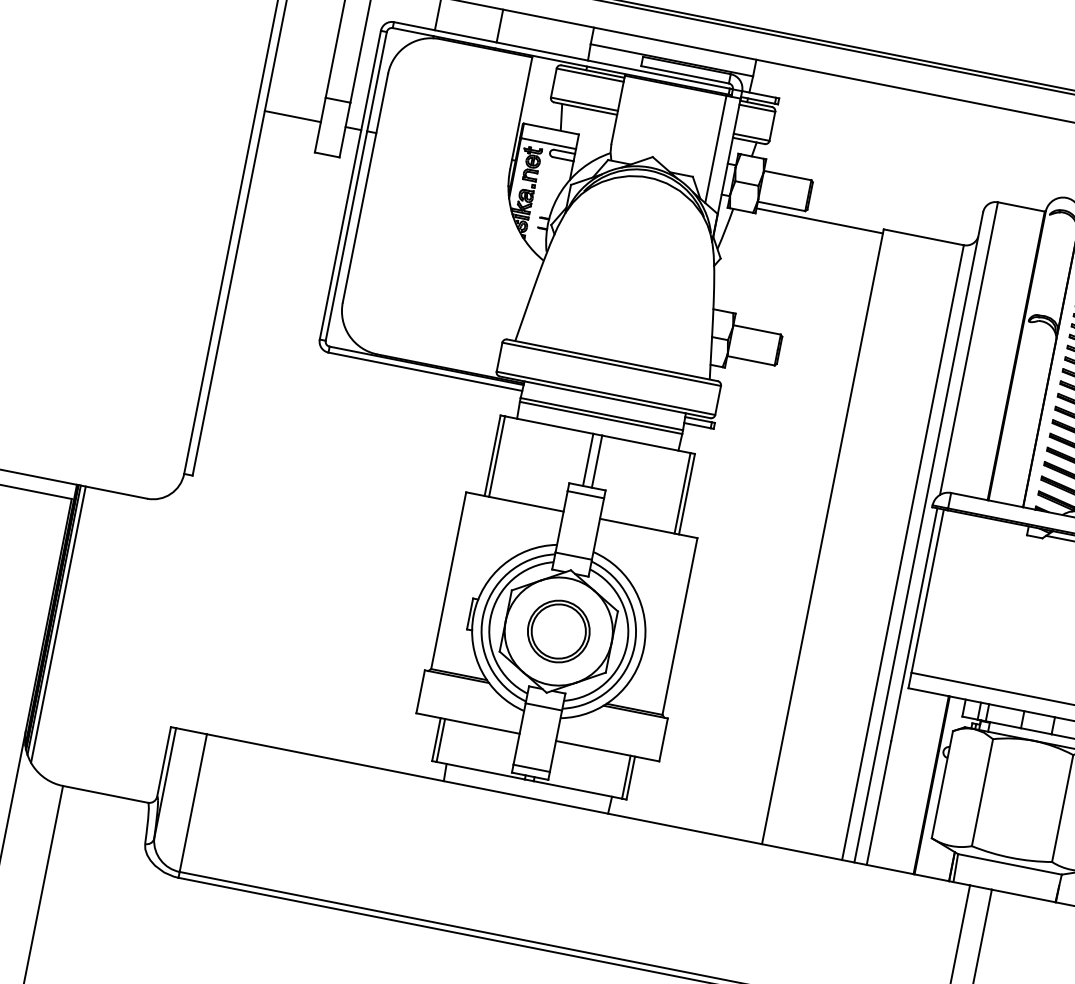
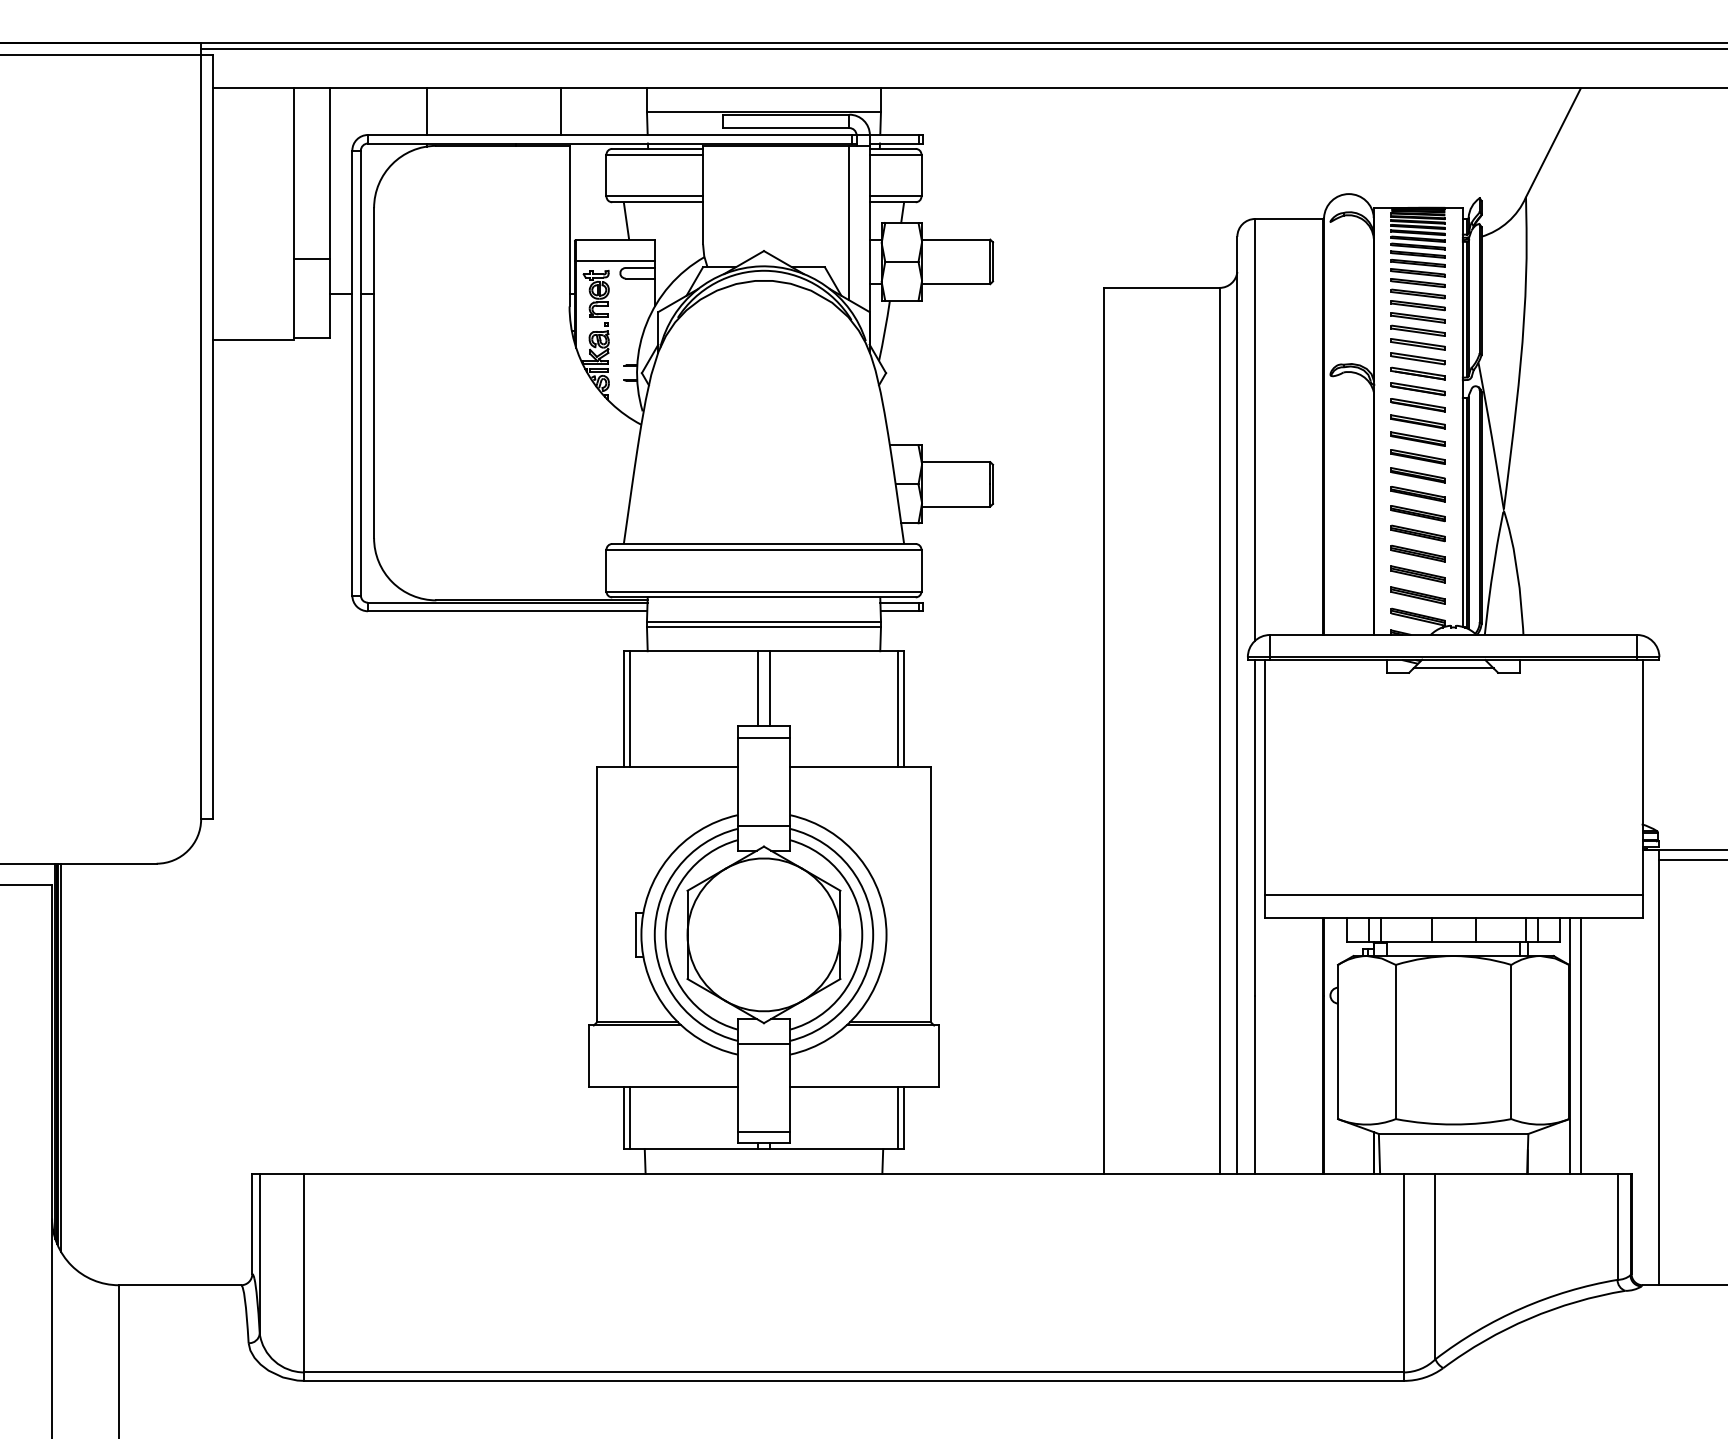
line: (500, 26) -> (561, 111), moved
line: (292, 116) -> (253, 339), moved
line: (820, 220) -> (1013, 293), removed
line: (58, 624) -> (68, 1062), removed
part: (558, 631) -> (763, 934), removed

